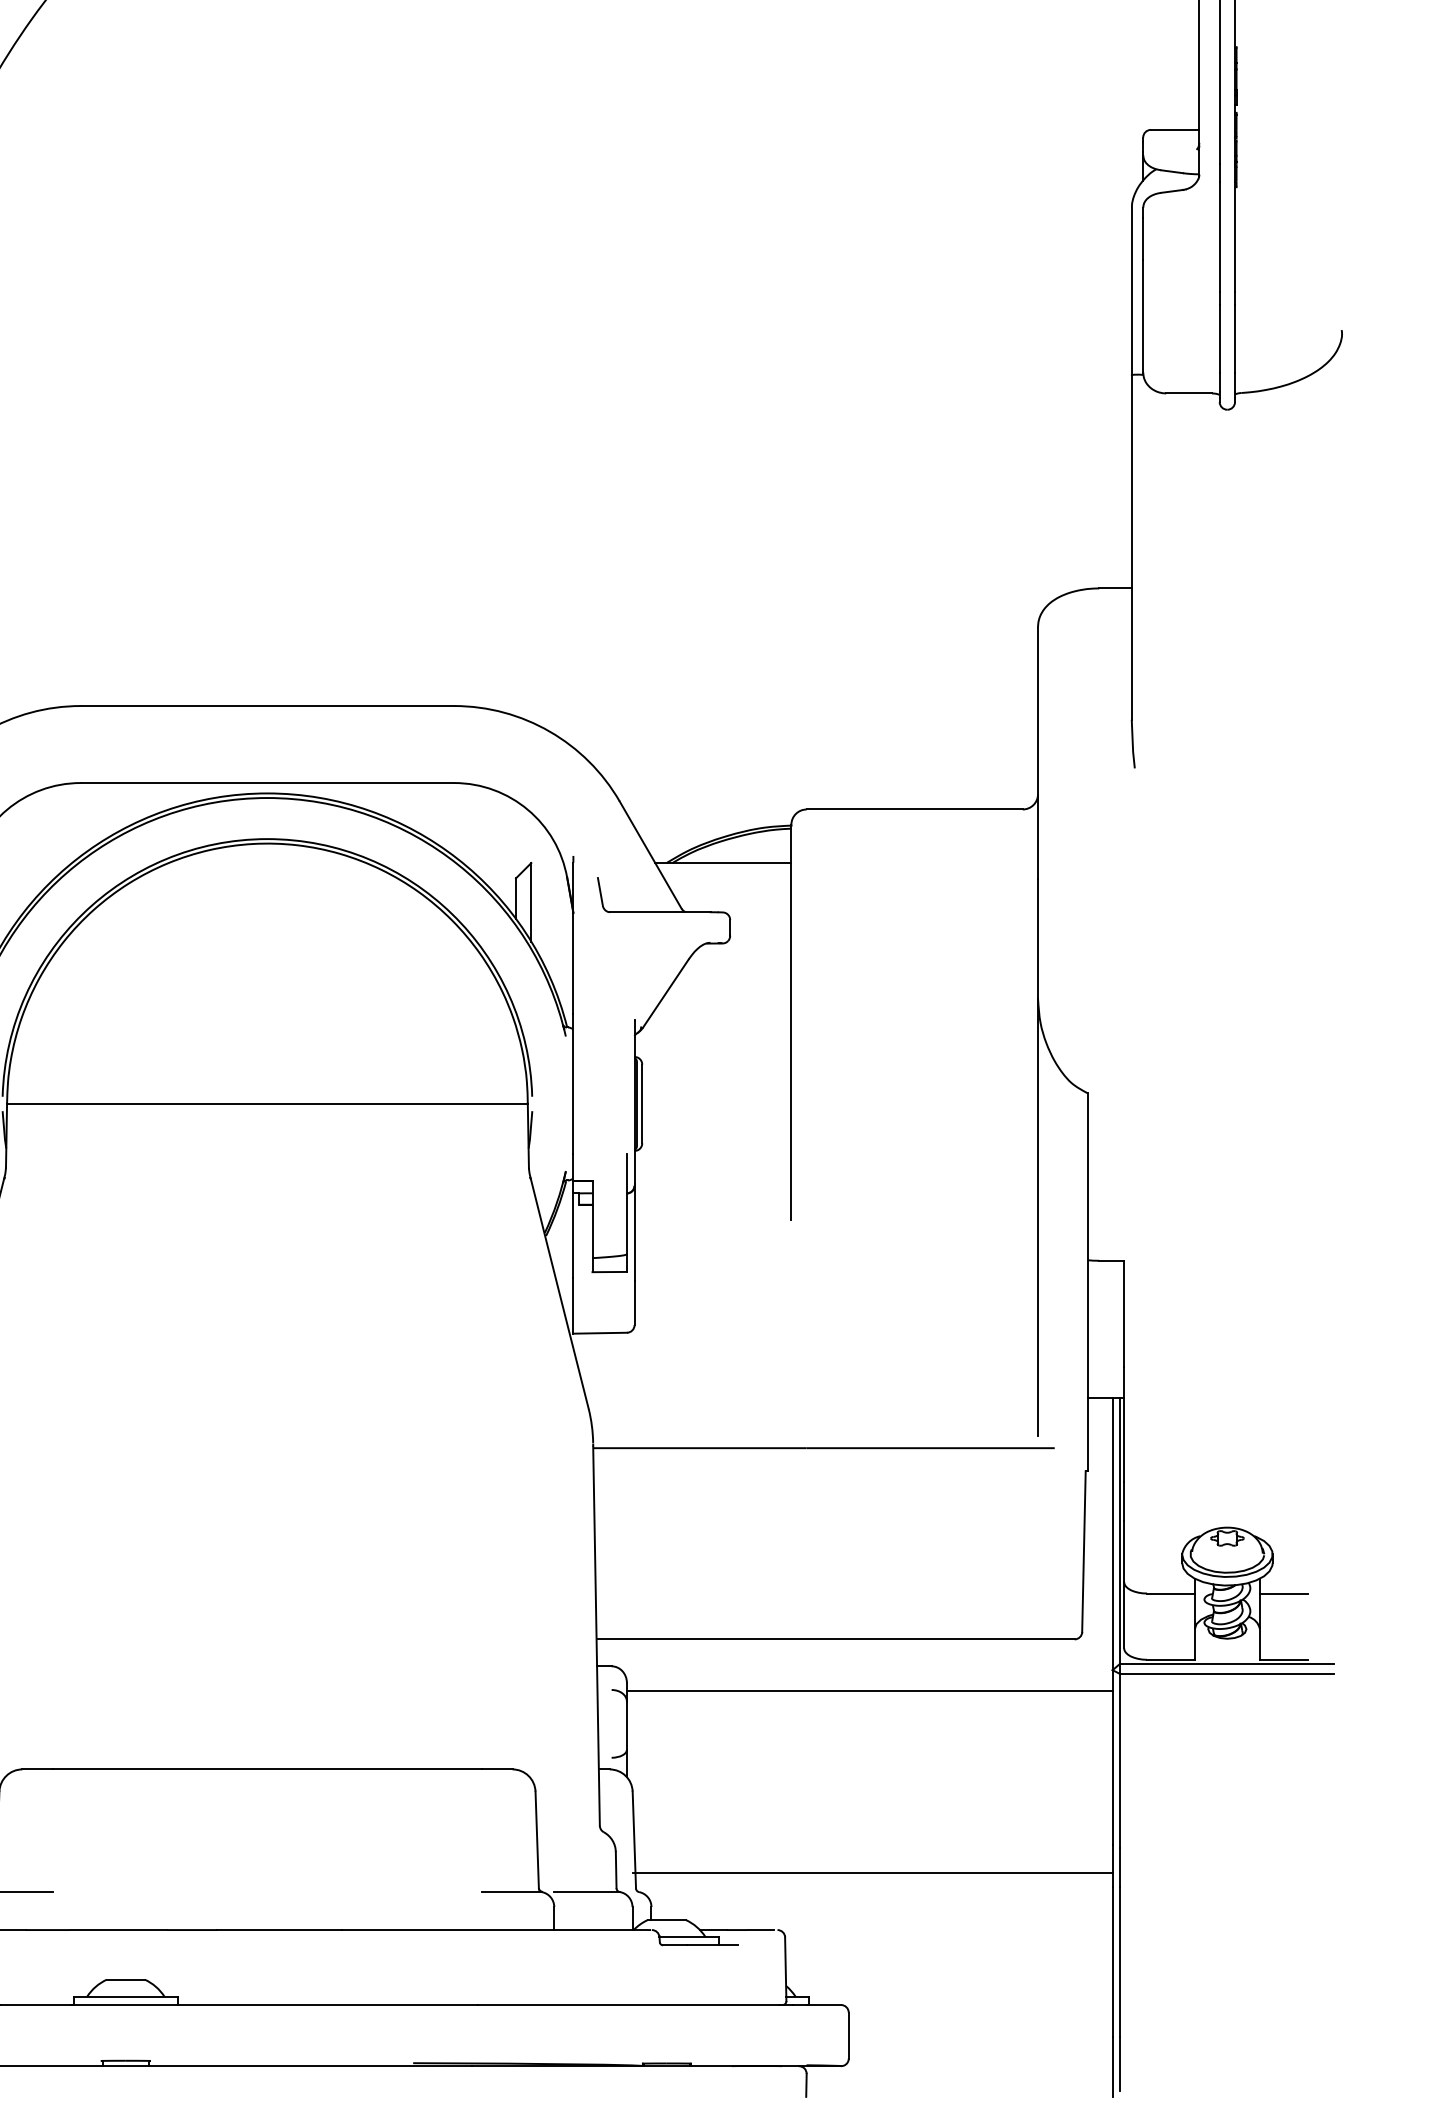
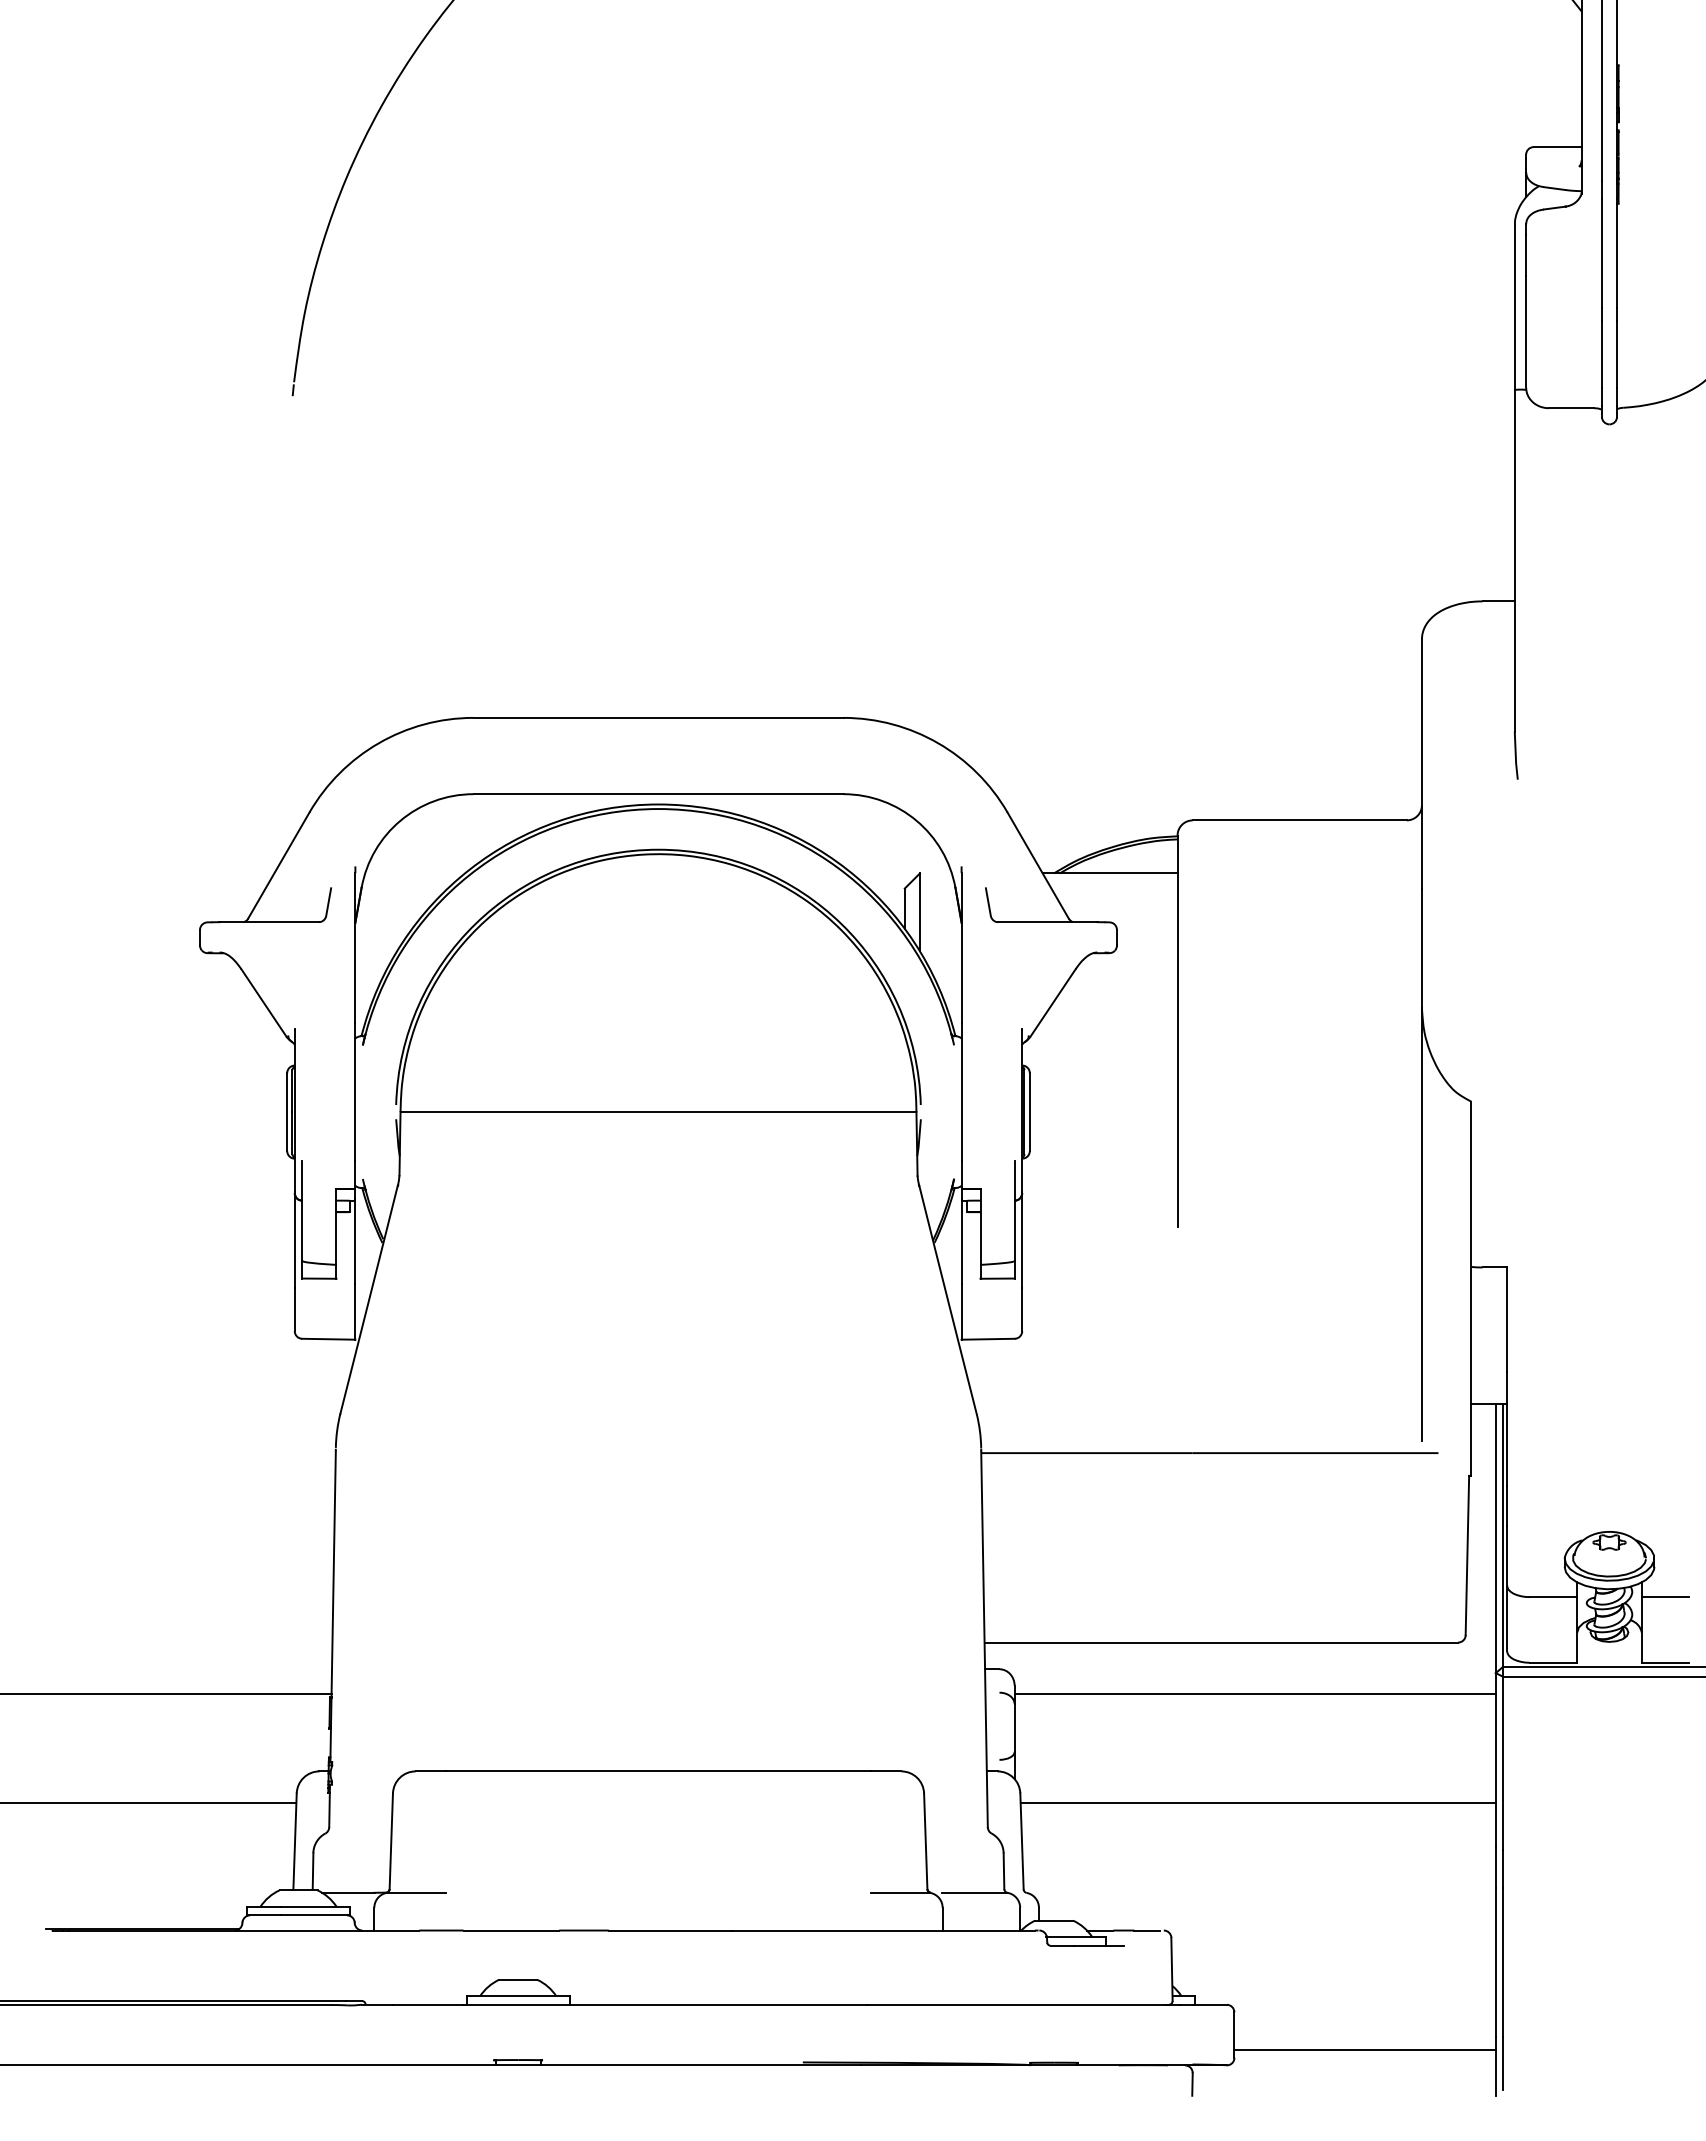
line: (872, 1873) -> (1257, 1803), moved
line: (980, 2051) -> (1364, 2050), added

